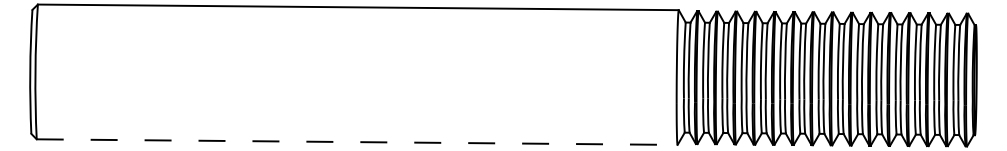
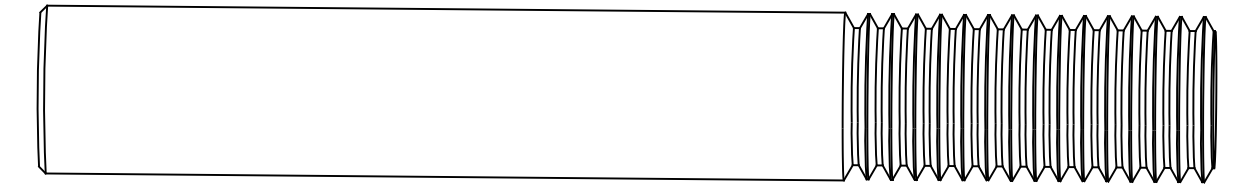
line: (357, 142) -> (445, 177), dashed -> solid

